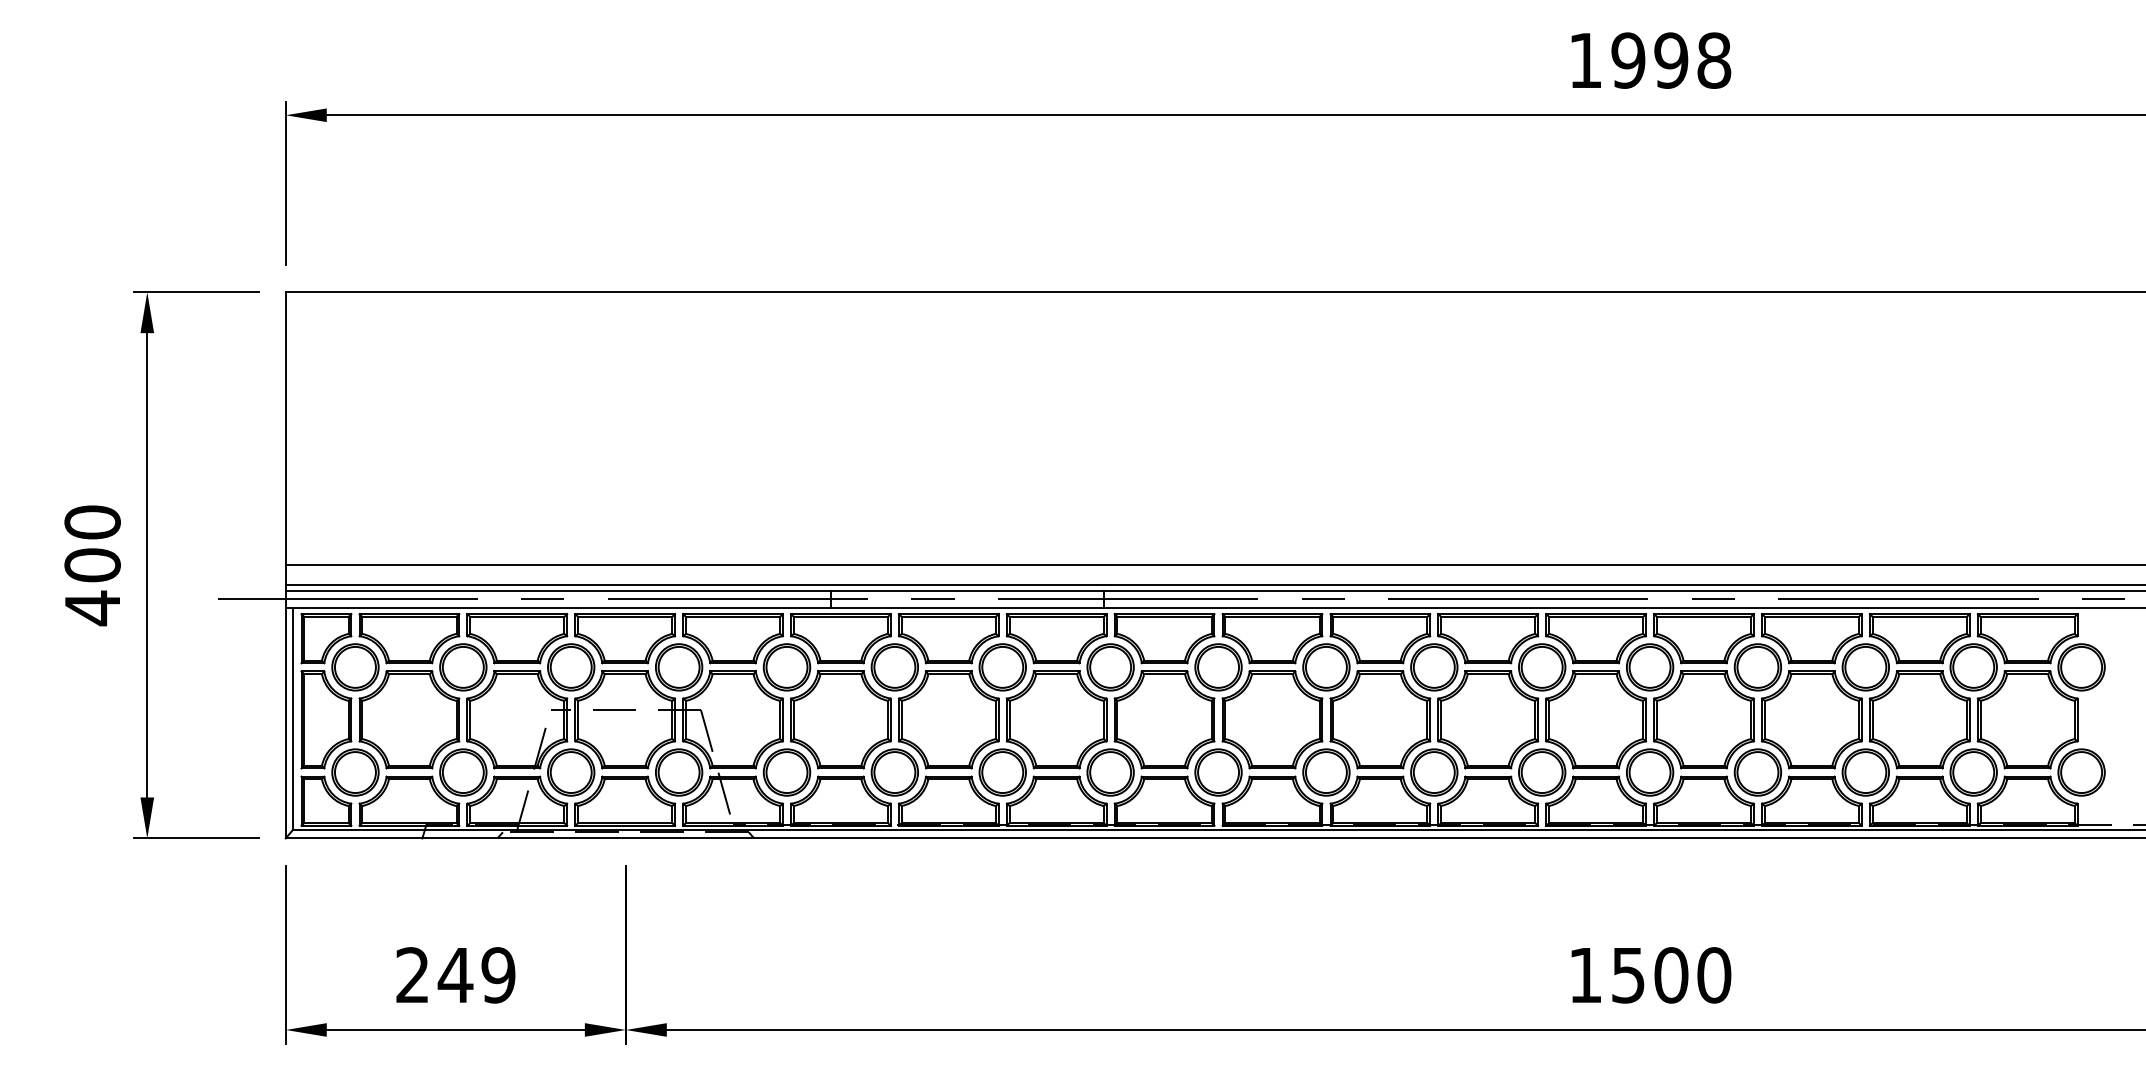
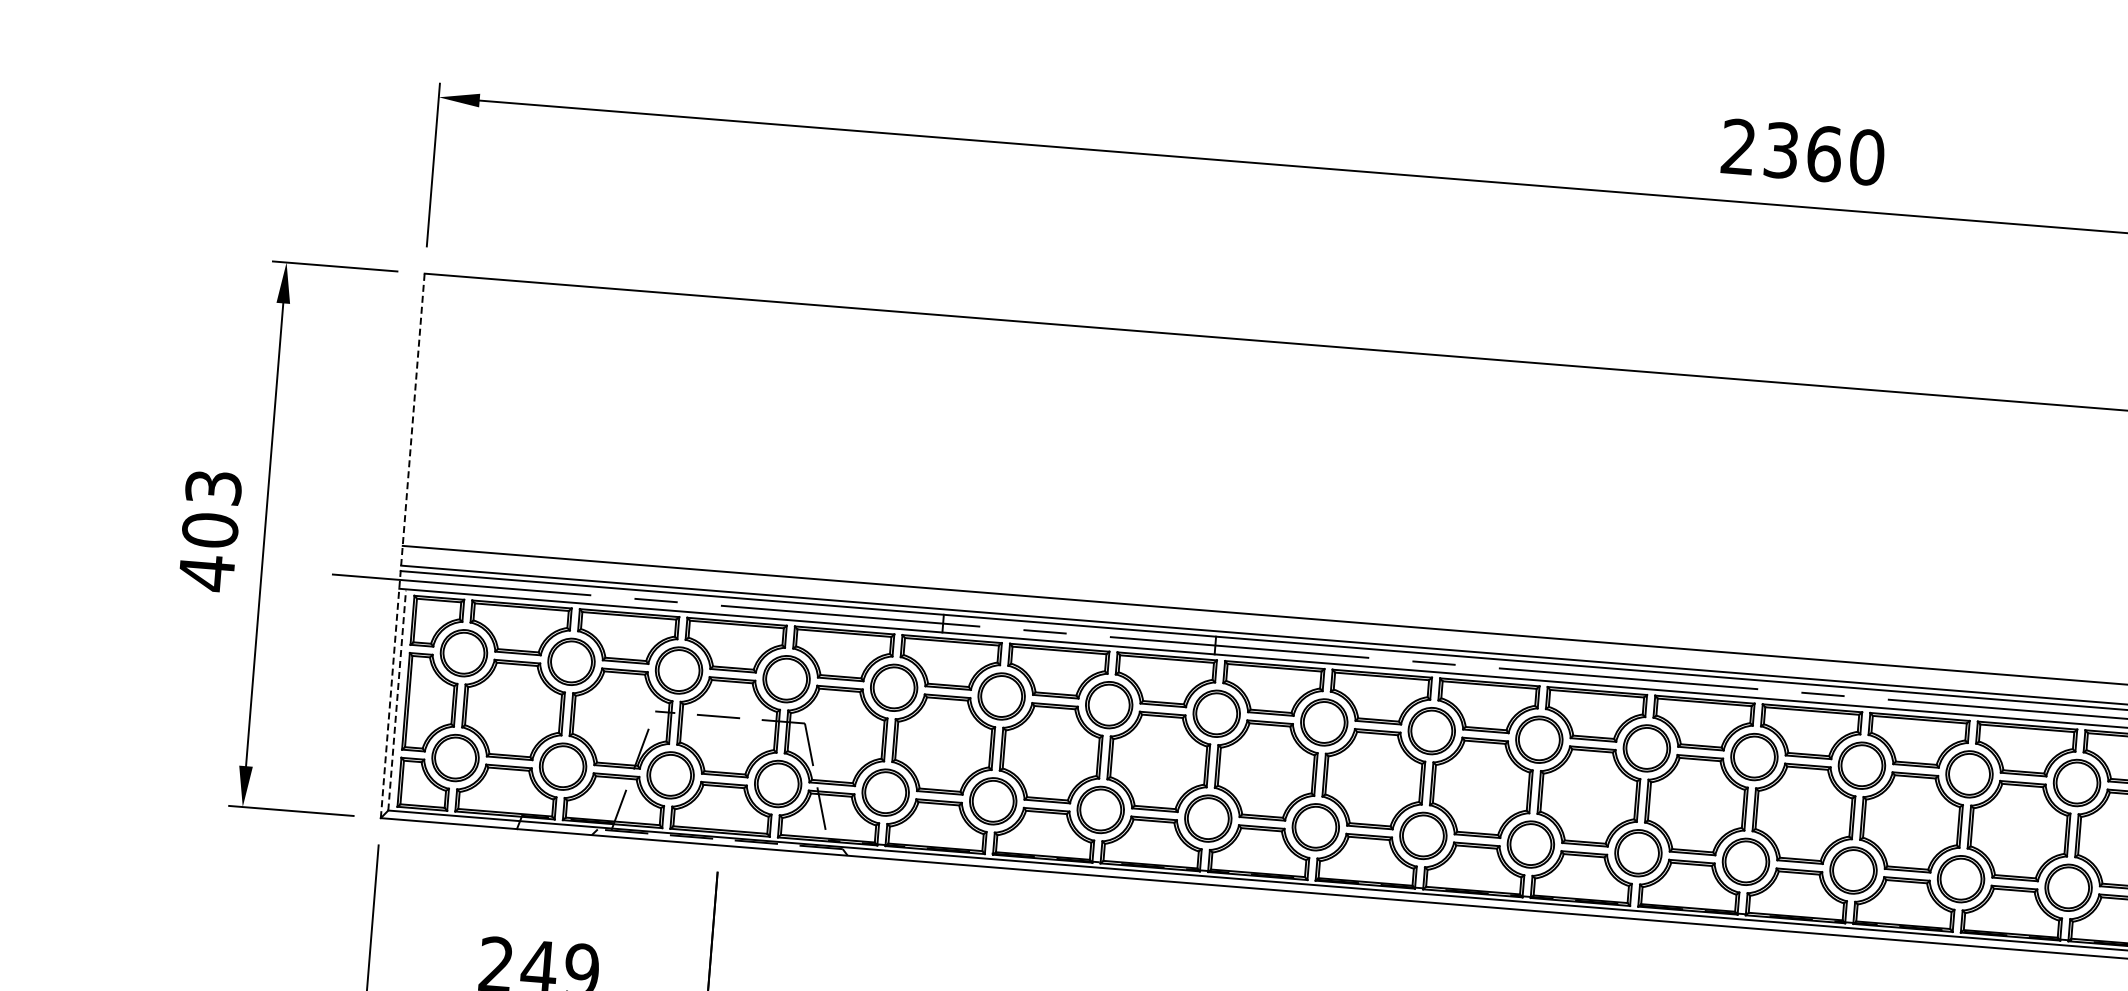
text: (1650, 60) -> (1803, 152), 1998 -> 2360
text: (92, 522) -> (213, 487), 400 -> 403
line: (285, 564) -> (402, 545), solid -> dashed
line: (292, 719) -> (397, 700), solid -> dashed

